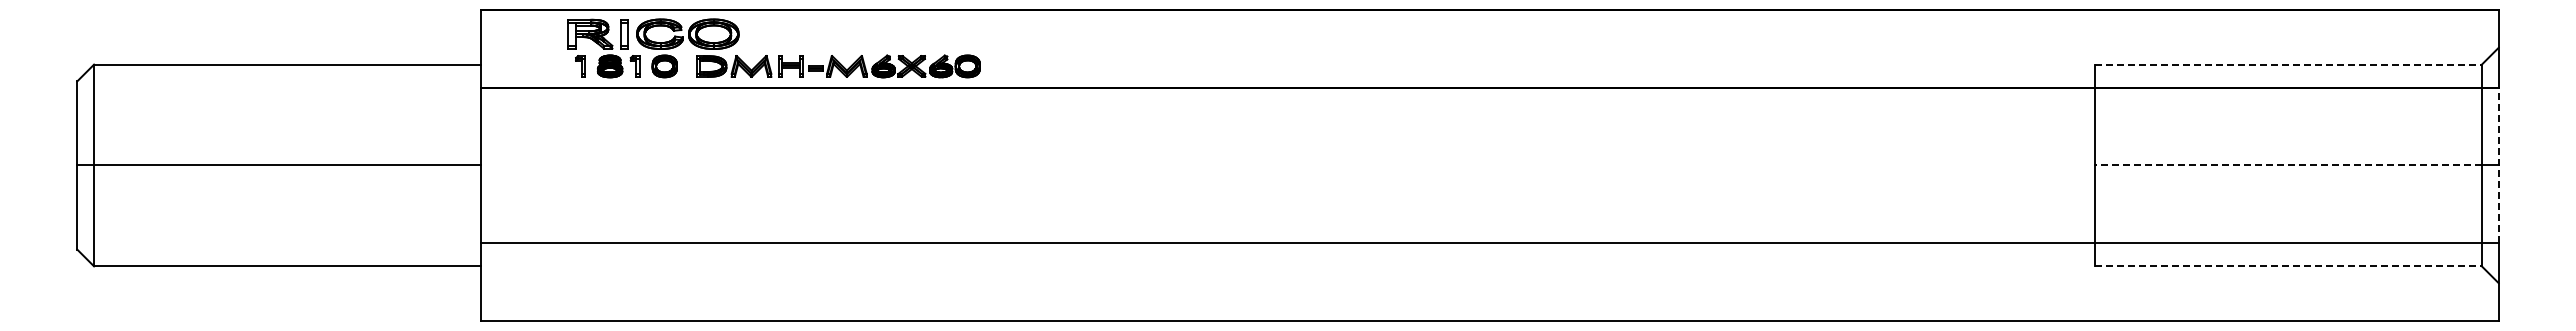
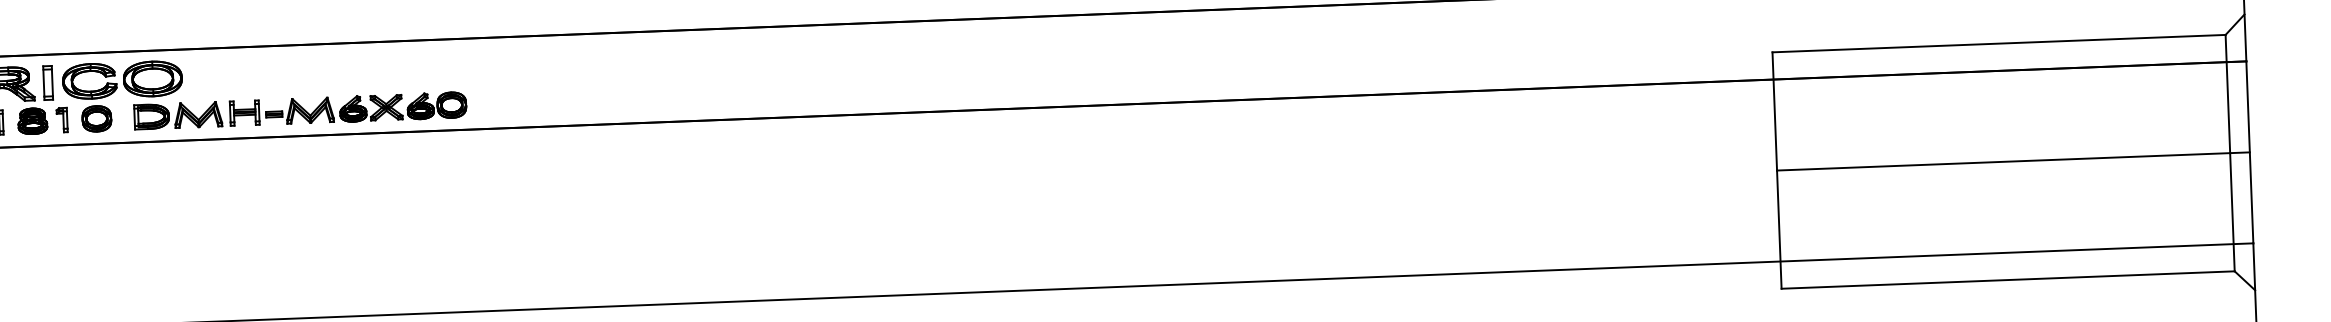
line: (2289, 64) -> (2000, 43), dashed -> solid
line: (2288, 165) -> (2003, 161), dashed -> solid
line: (2498, 165) -> (2249, 152), dashed -> solid
line: (2289, 266) -> (2009, 280), dashed -> solid

